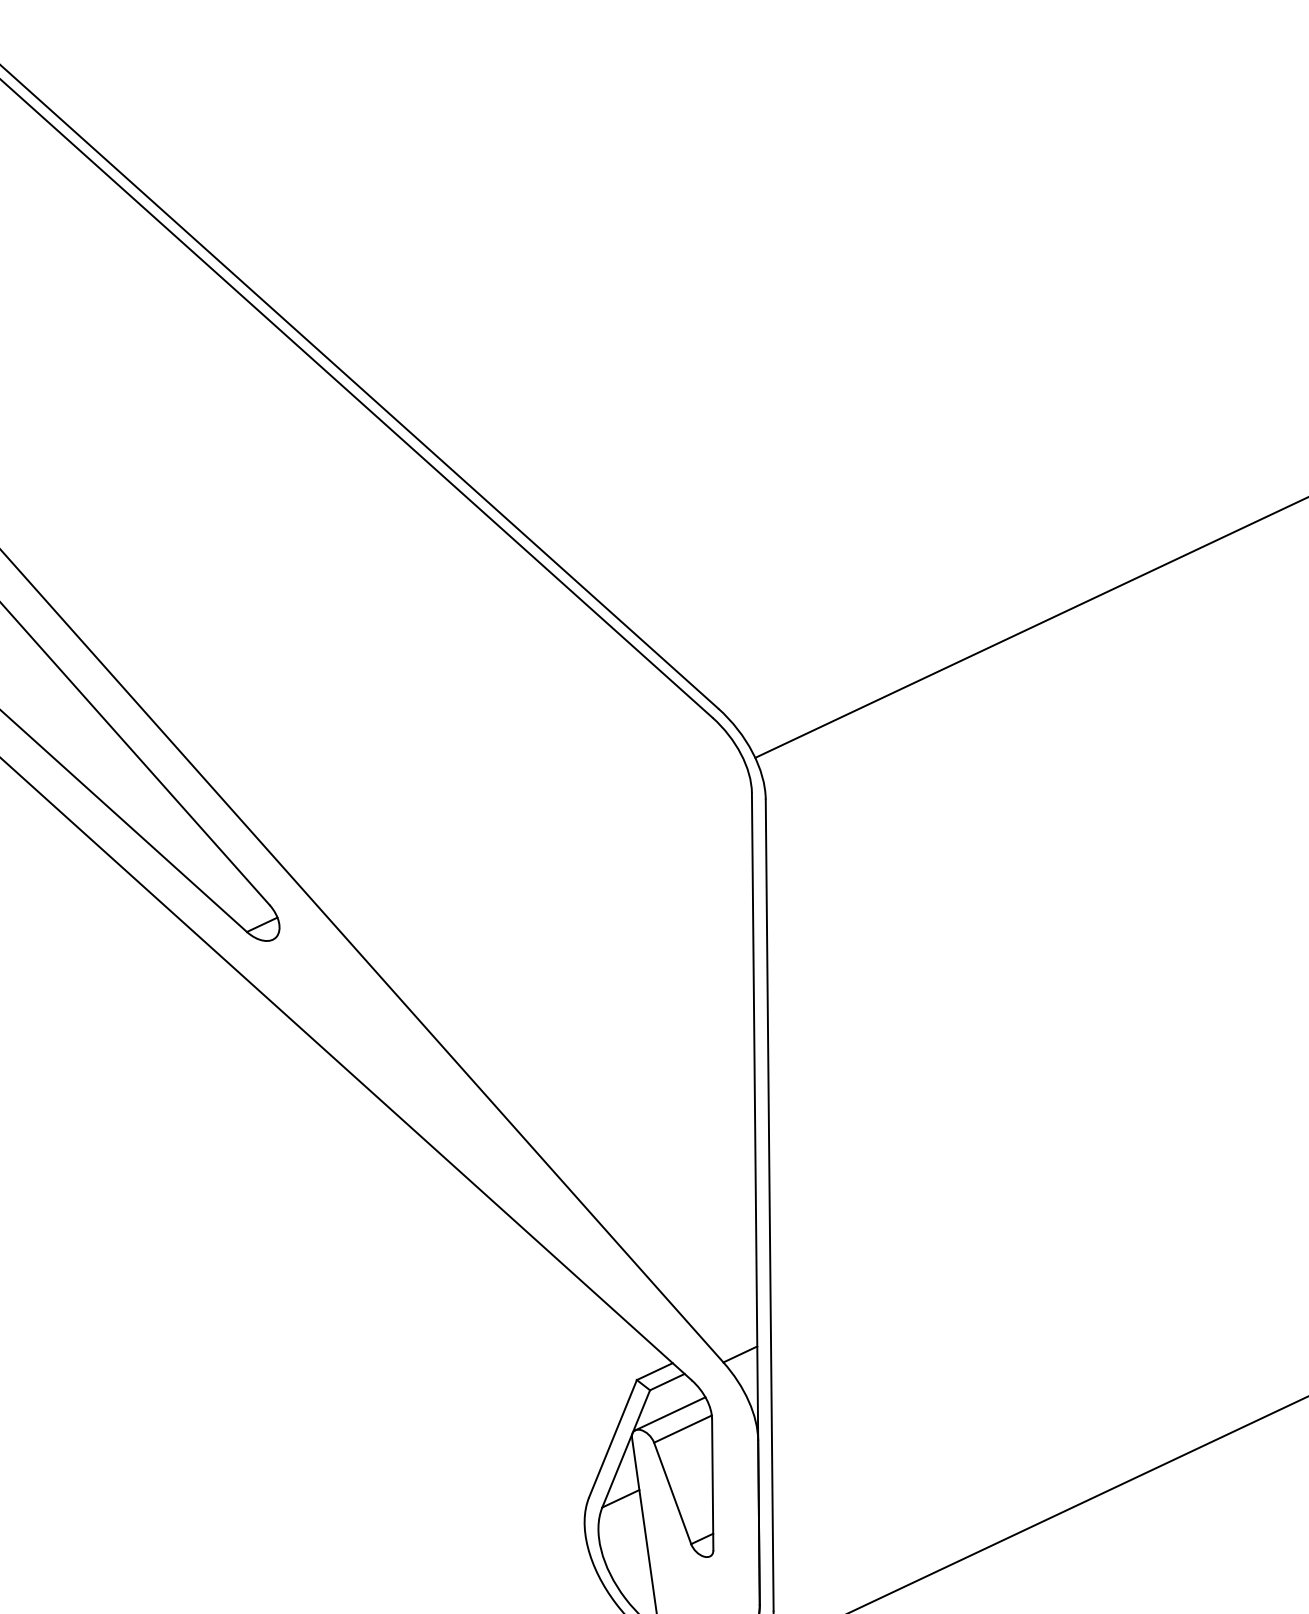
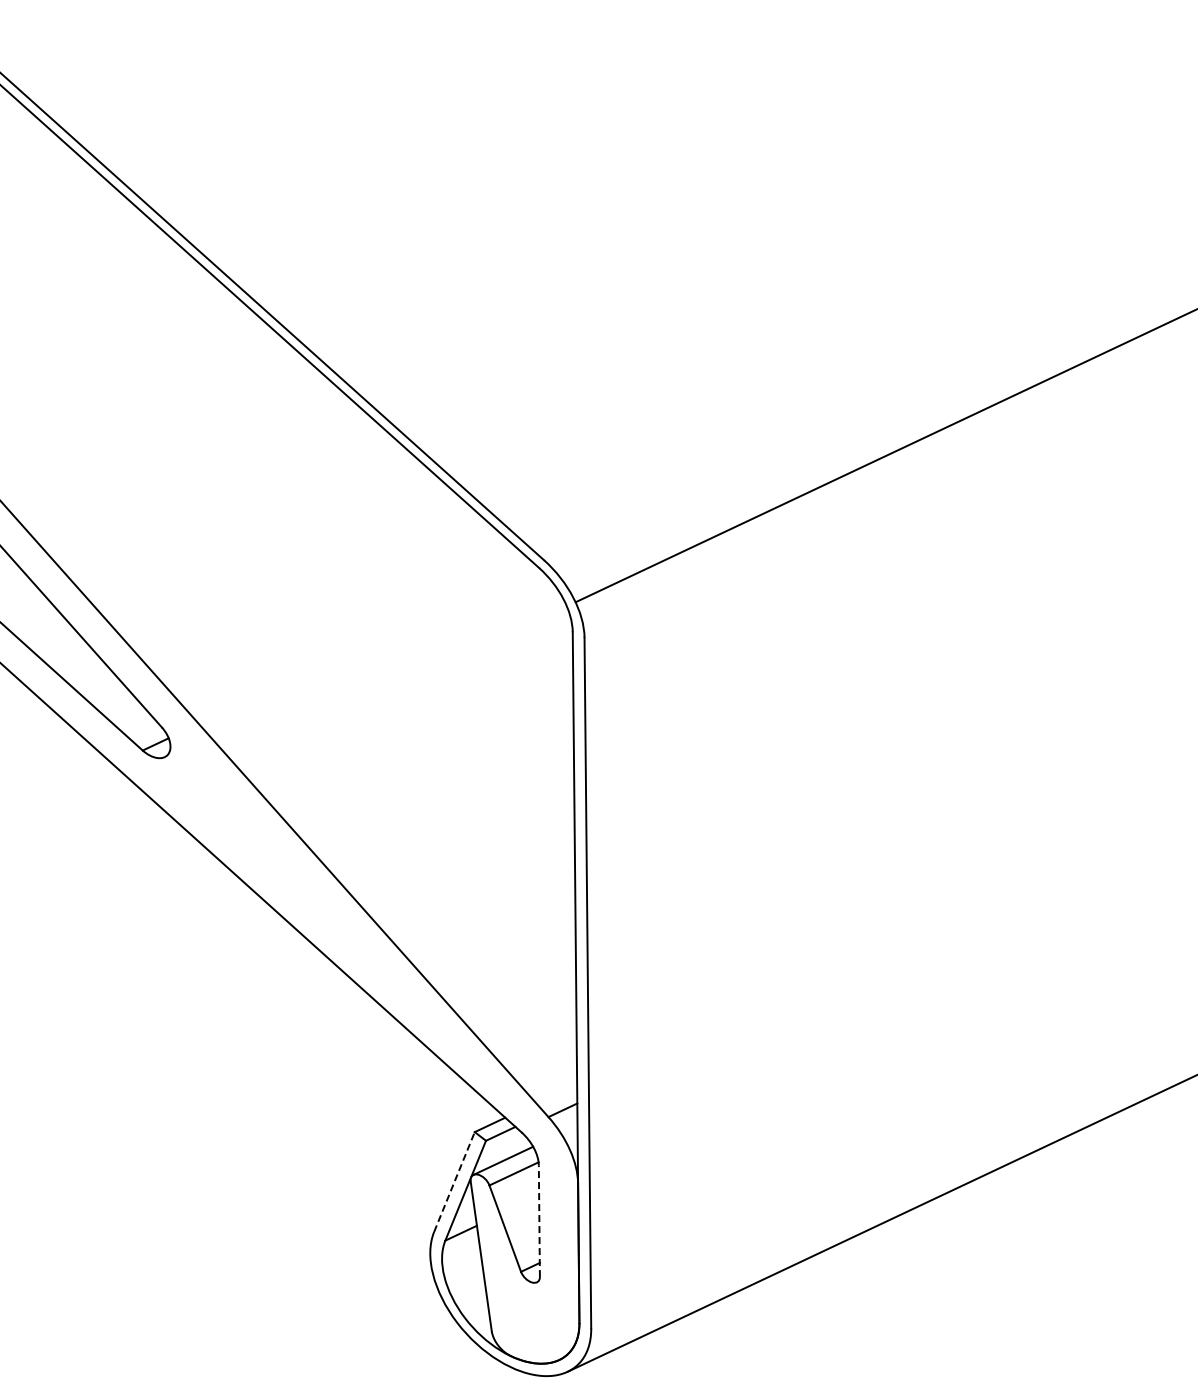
line: (613, 1439) -> (454, 1182), solid -> dashed
line: (712, 1485) -> (539, 1221), solid -> dashed

